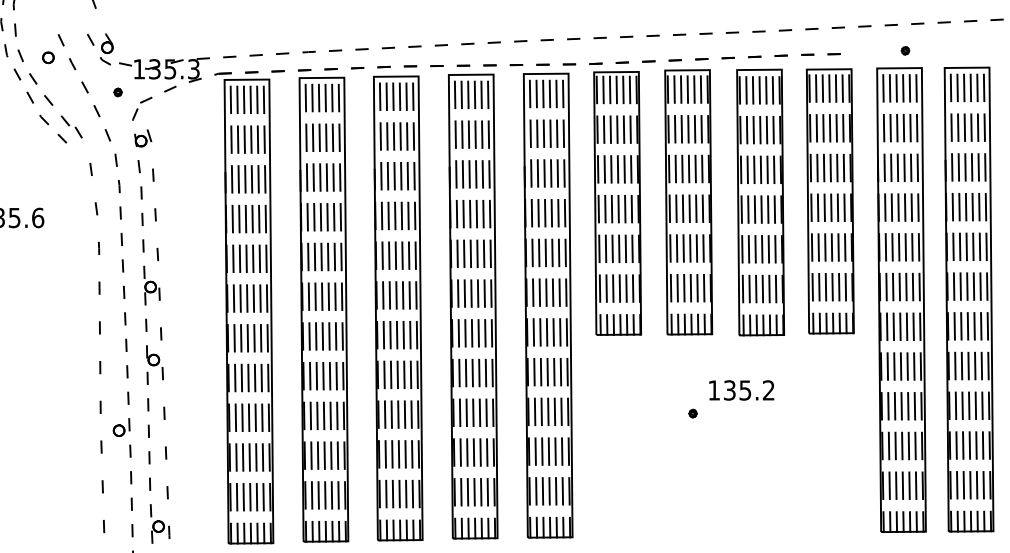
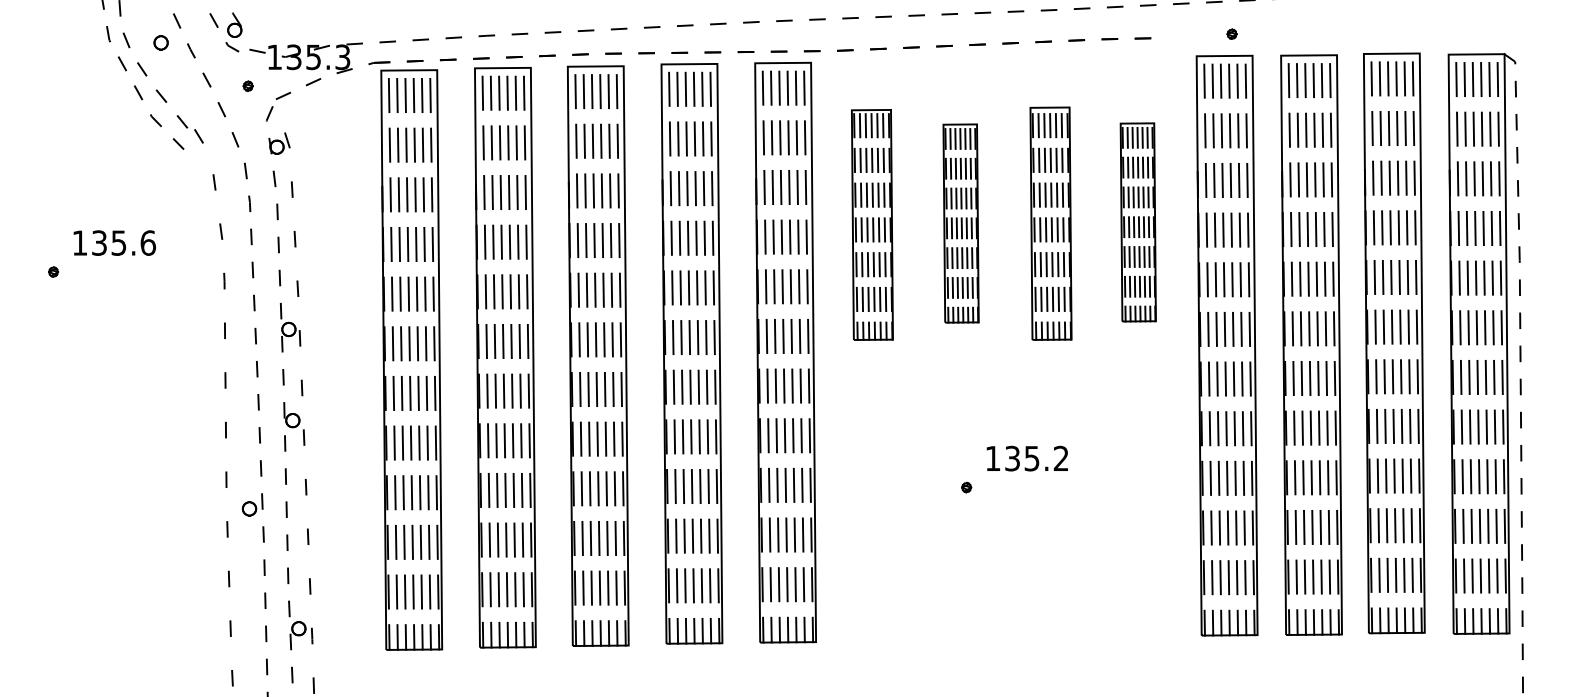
part: (830, 201) -> (1138, 222), size x0.6
part: (688, 202) -> (960, 223), size x0.6
part: (760, 202) -> (1050, 223), size x0.7
part: (617, 203) -> (872, 224), size x0.7

